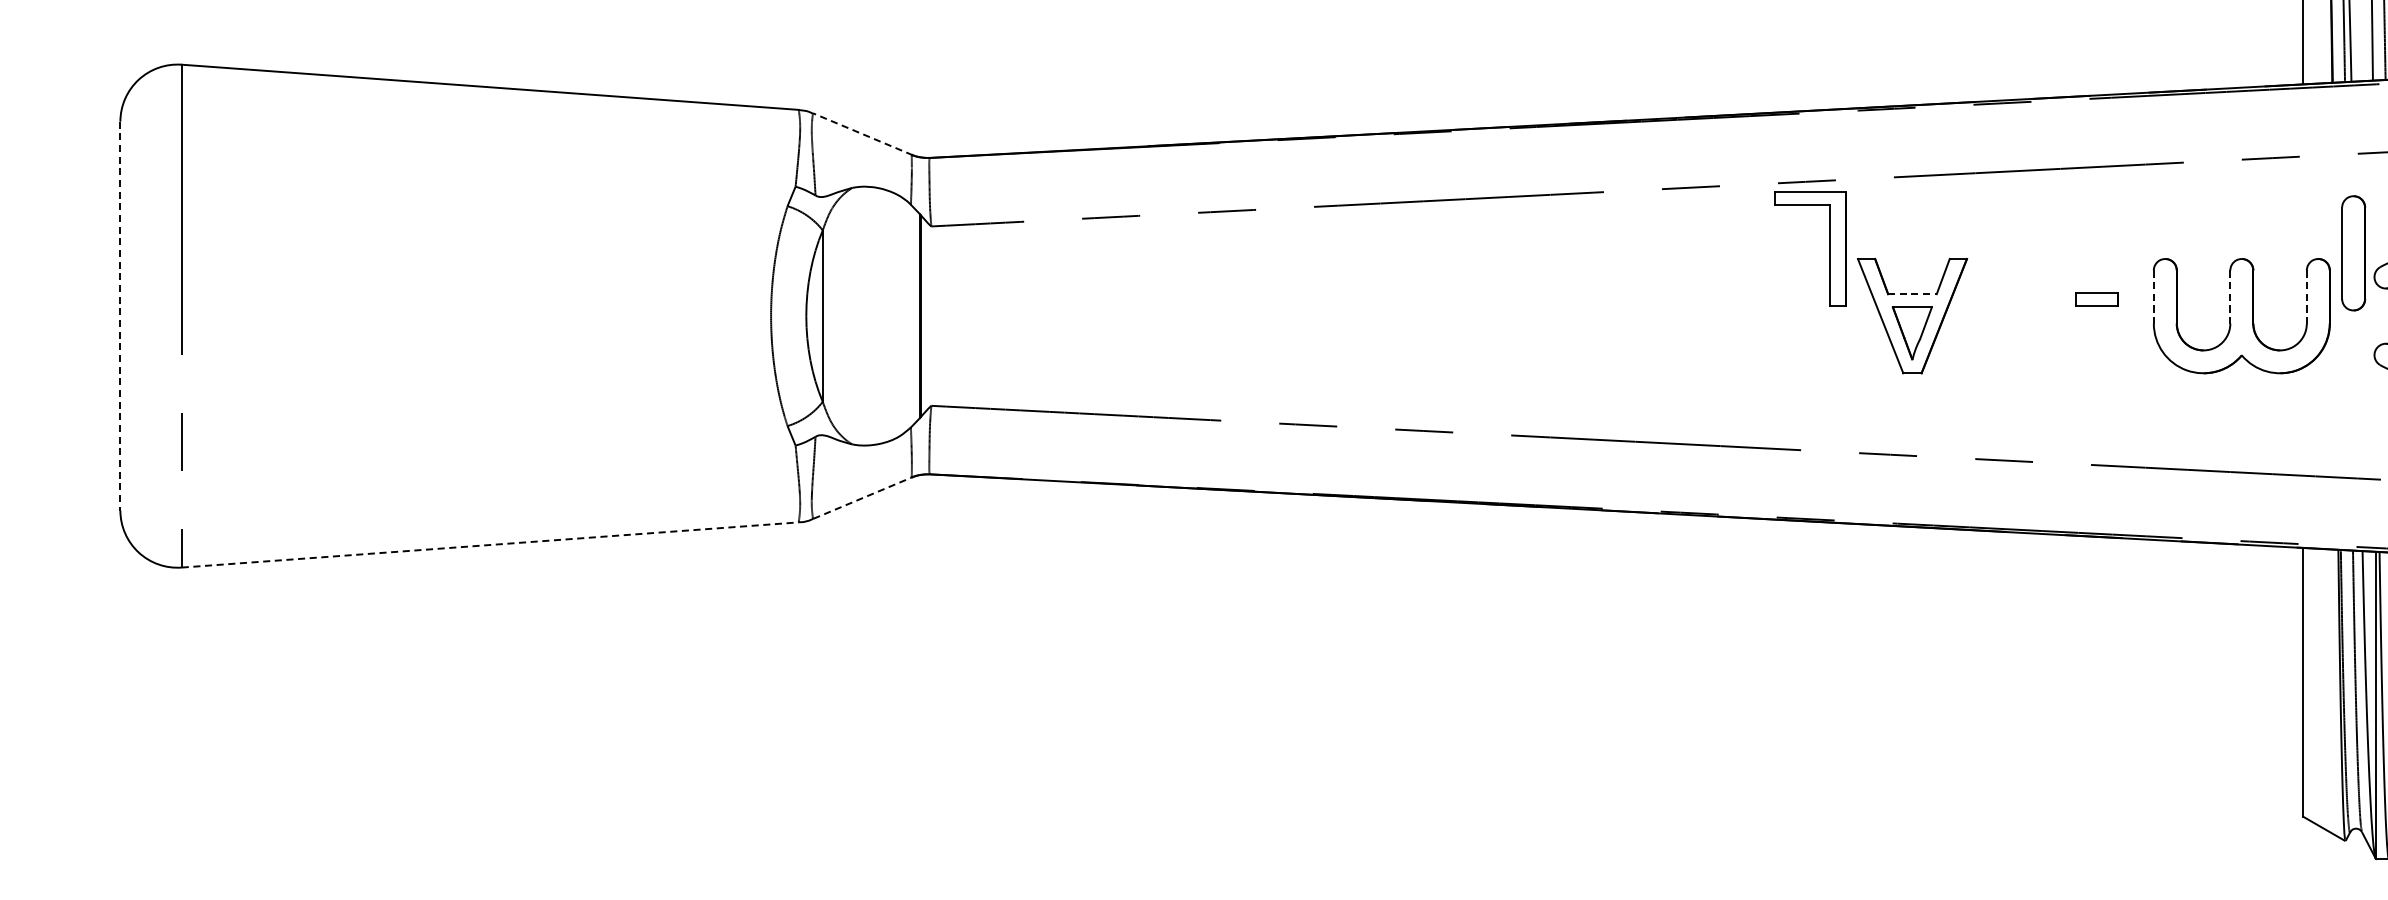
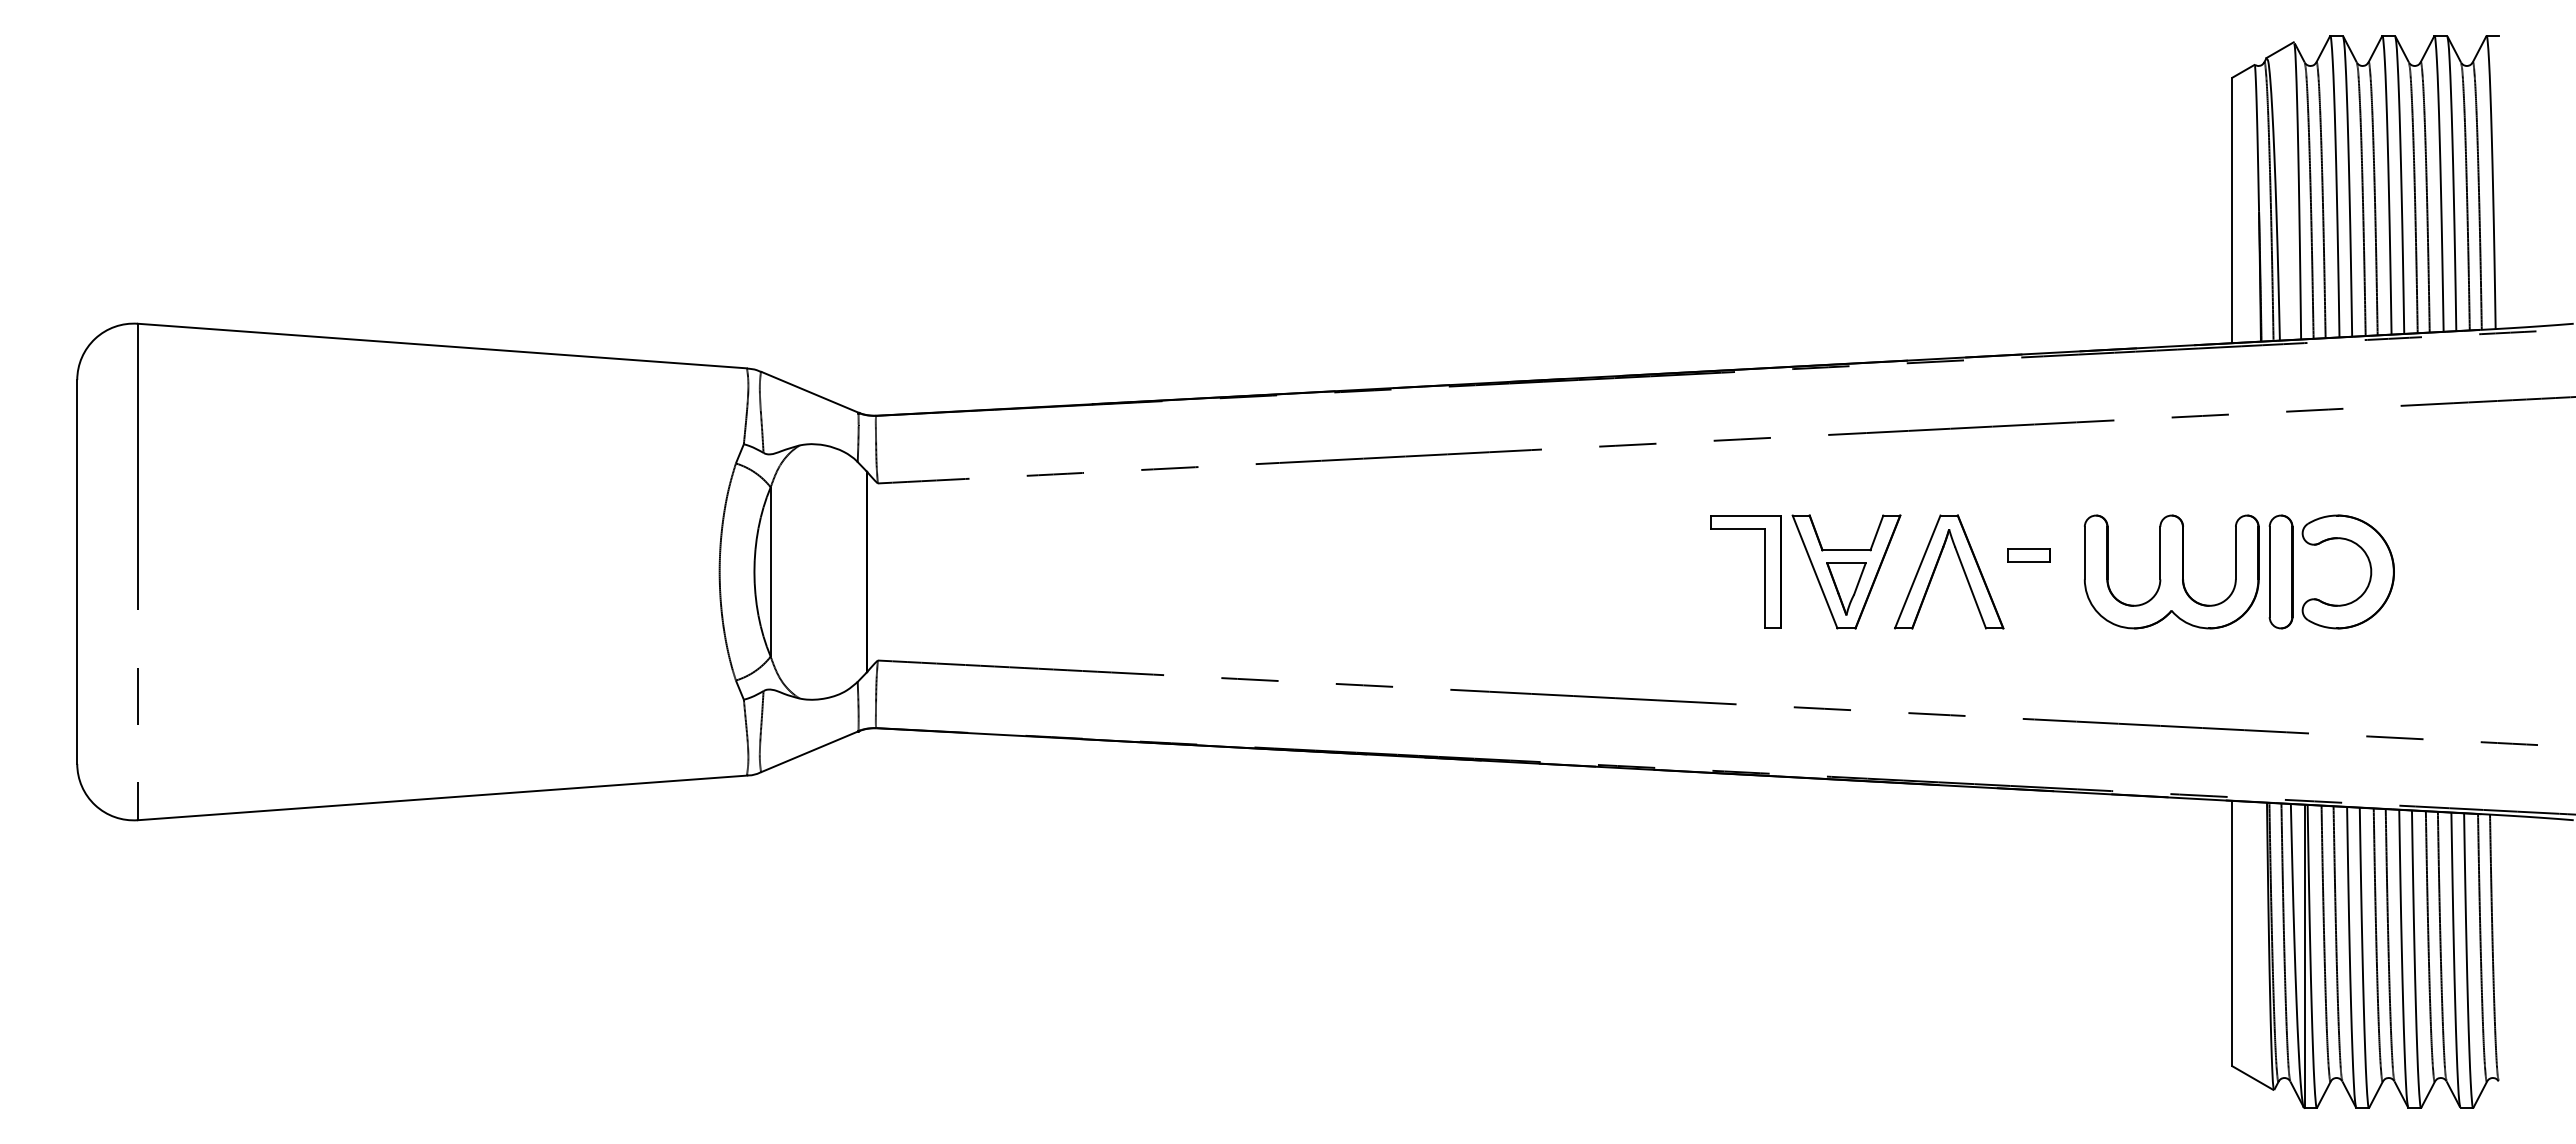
line: (862, 134) -> (809, 392), dashed -> solid
part: (1829, 248) -> (1764, 571), moved
part: (2353, 252) -> (2280, 571), moved
line: (1912, 294) -> (1846, 550), dashed -> solid
line: (2153, 297) -> (2084, 553), dashed -> solid
line: (2230, 297) -> (2160, 553), dashed -> solid
line: (2306, 297) -> (2235, 553), dashed -> solid
part: (2028, 311) -> (1961, 567), added
line: (120, 316) -> (77, 572), dashed -> solid
line: (864, 497) -> (811, 751), dashed -> solid
line: (490, 544) -> (442, 797), dashed -> solid

